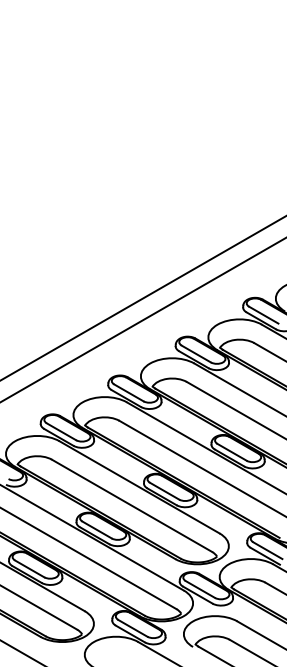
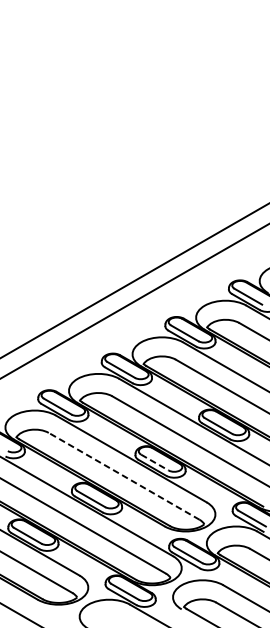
line: (164, 491) -> (154, 462), solid -> dashed
line: (131, 505) -> (123, 476), solid -> dashed

